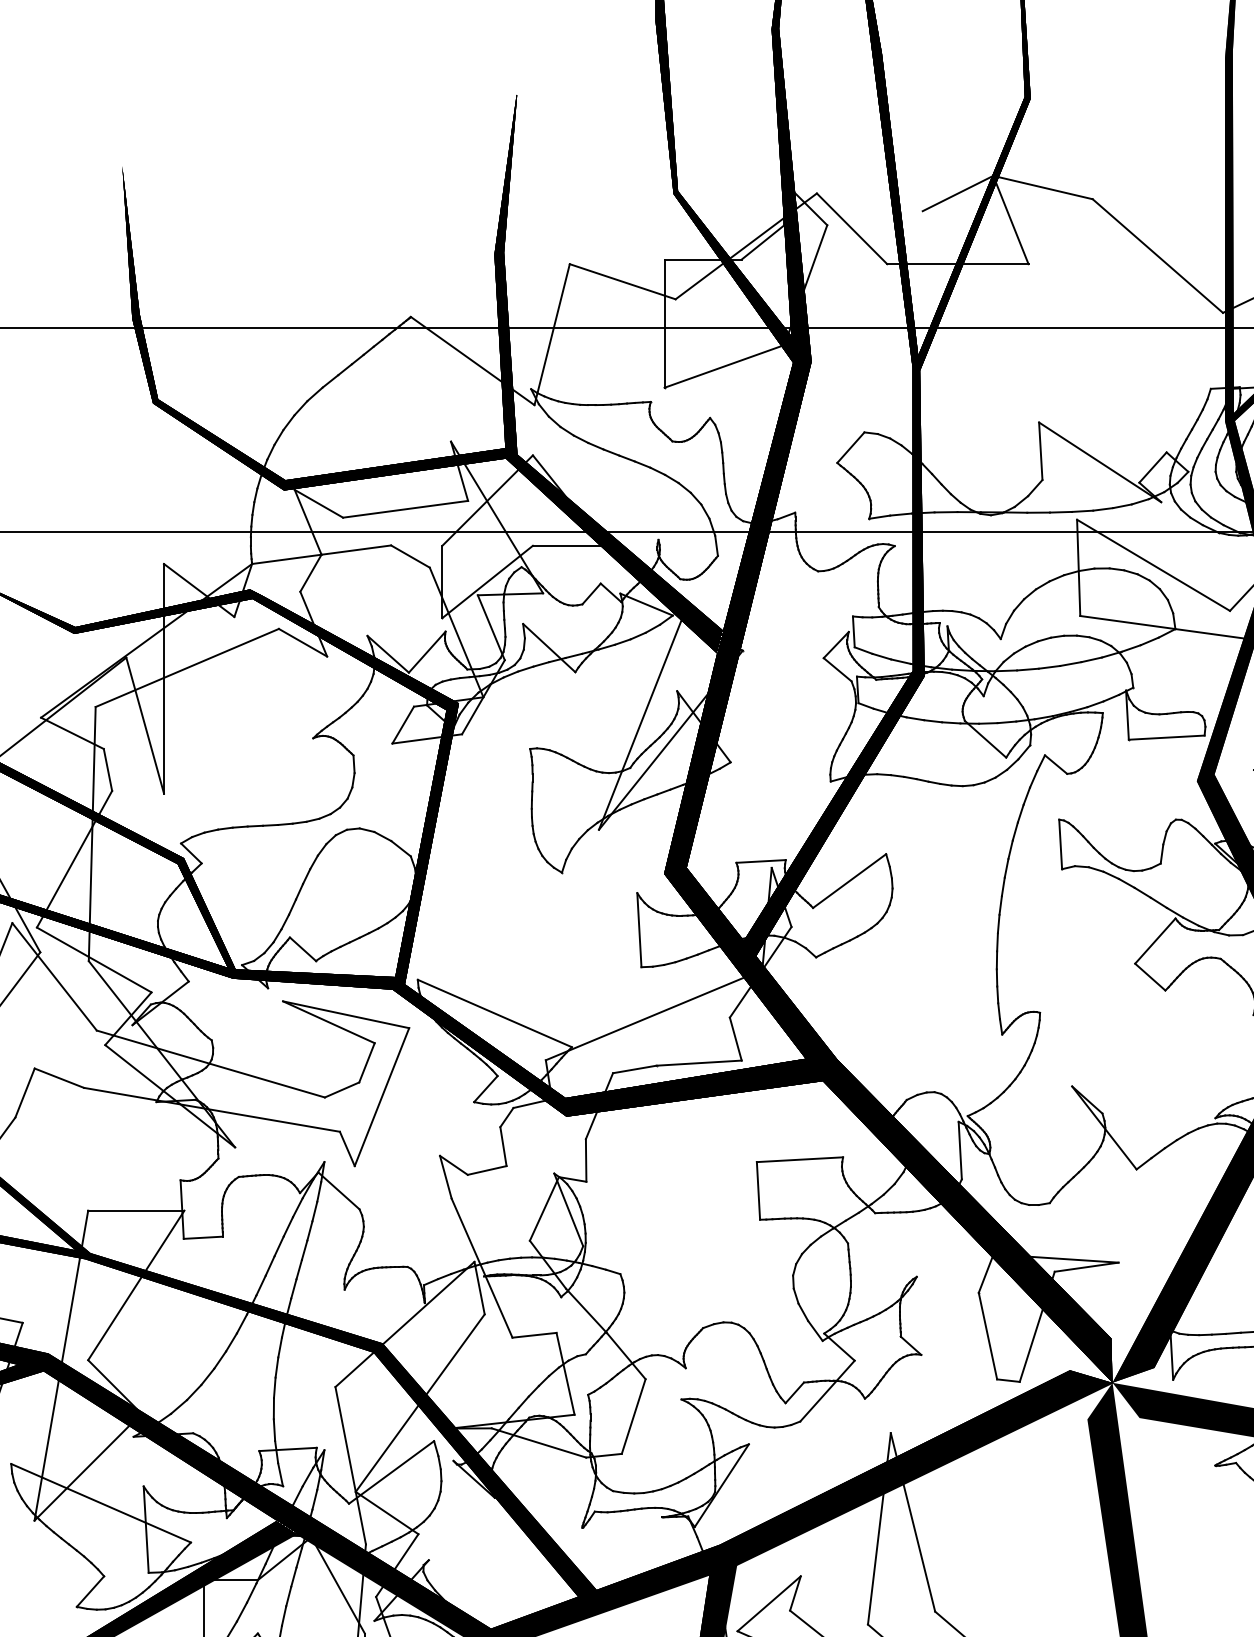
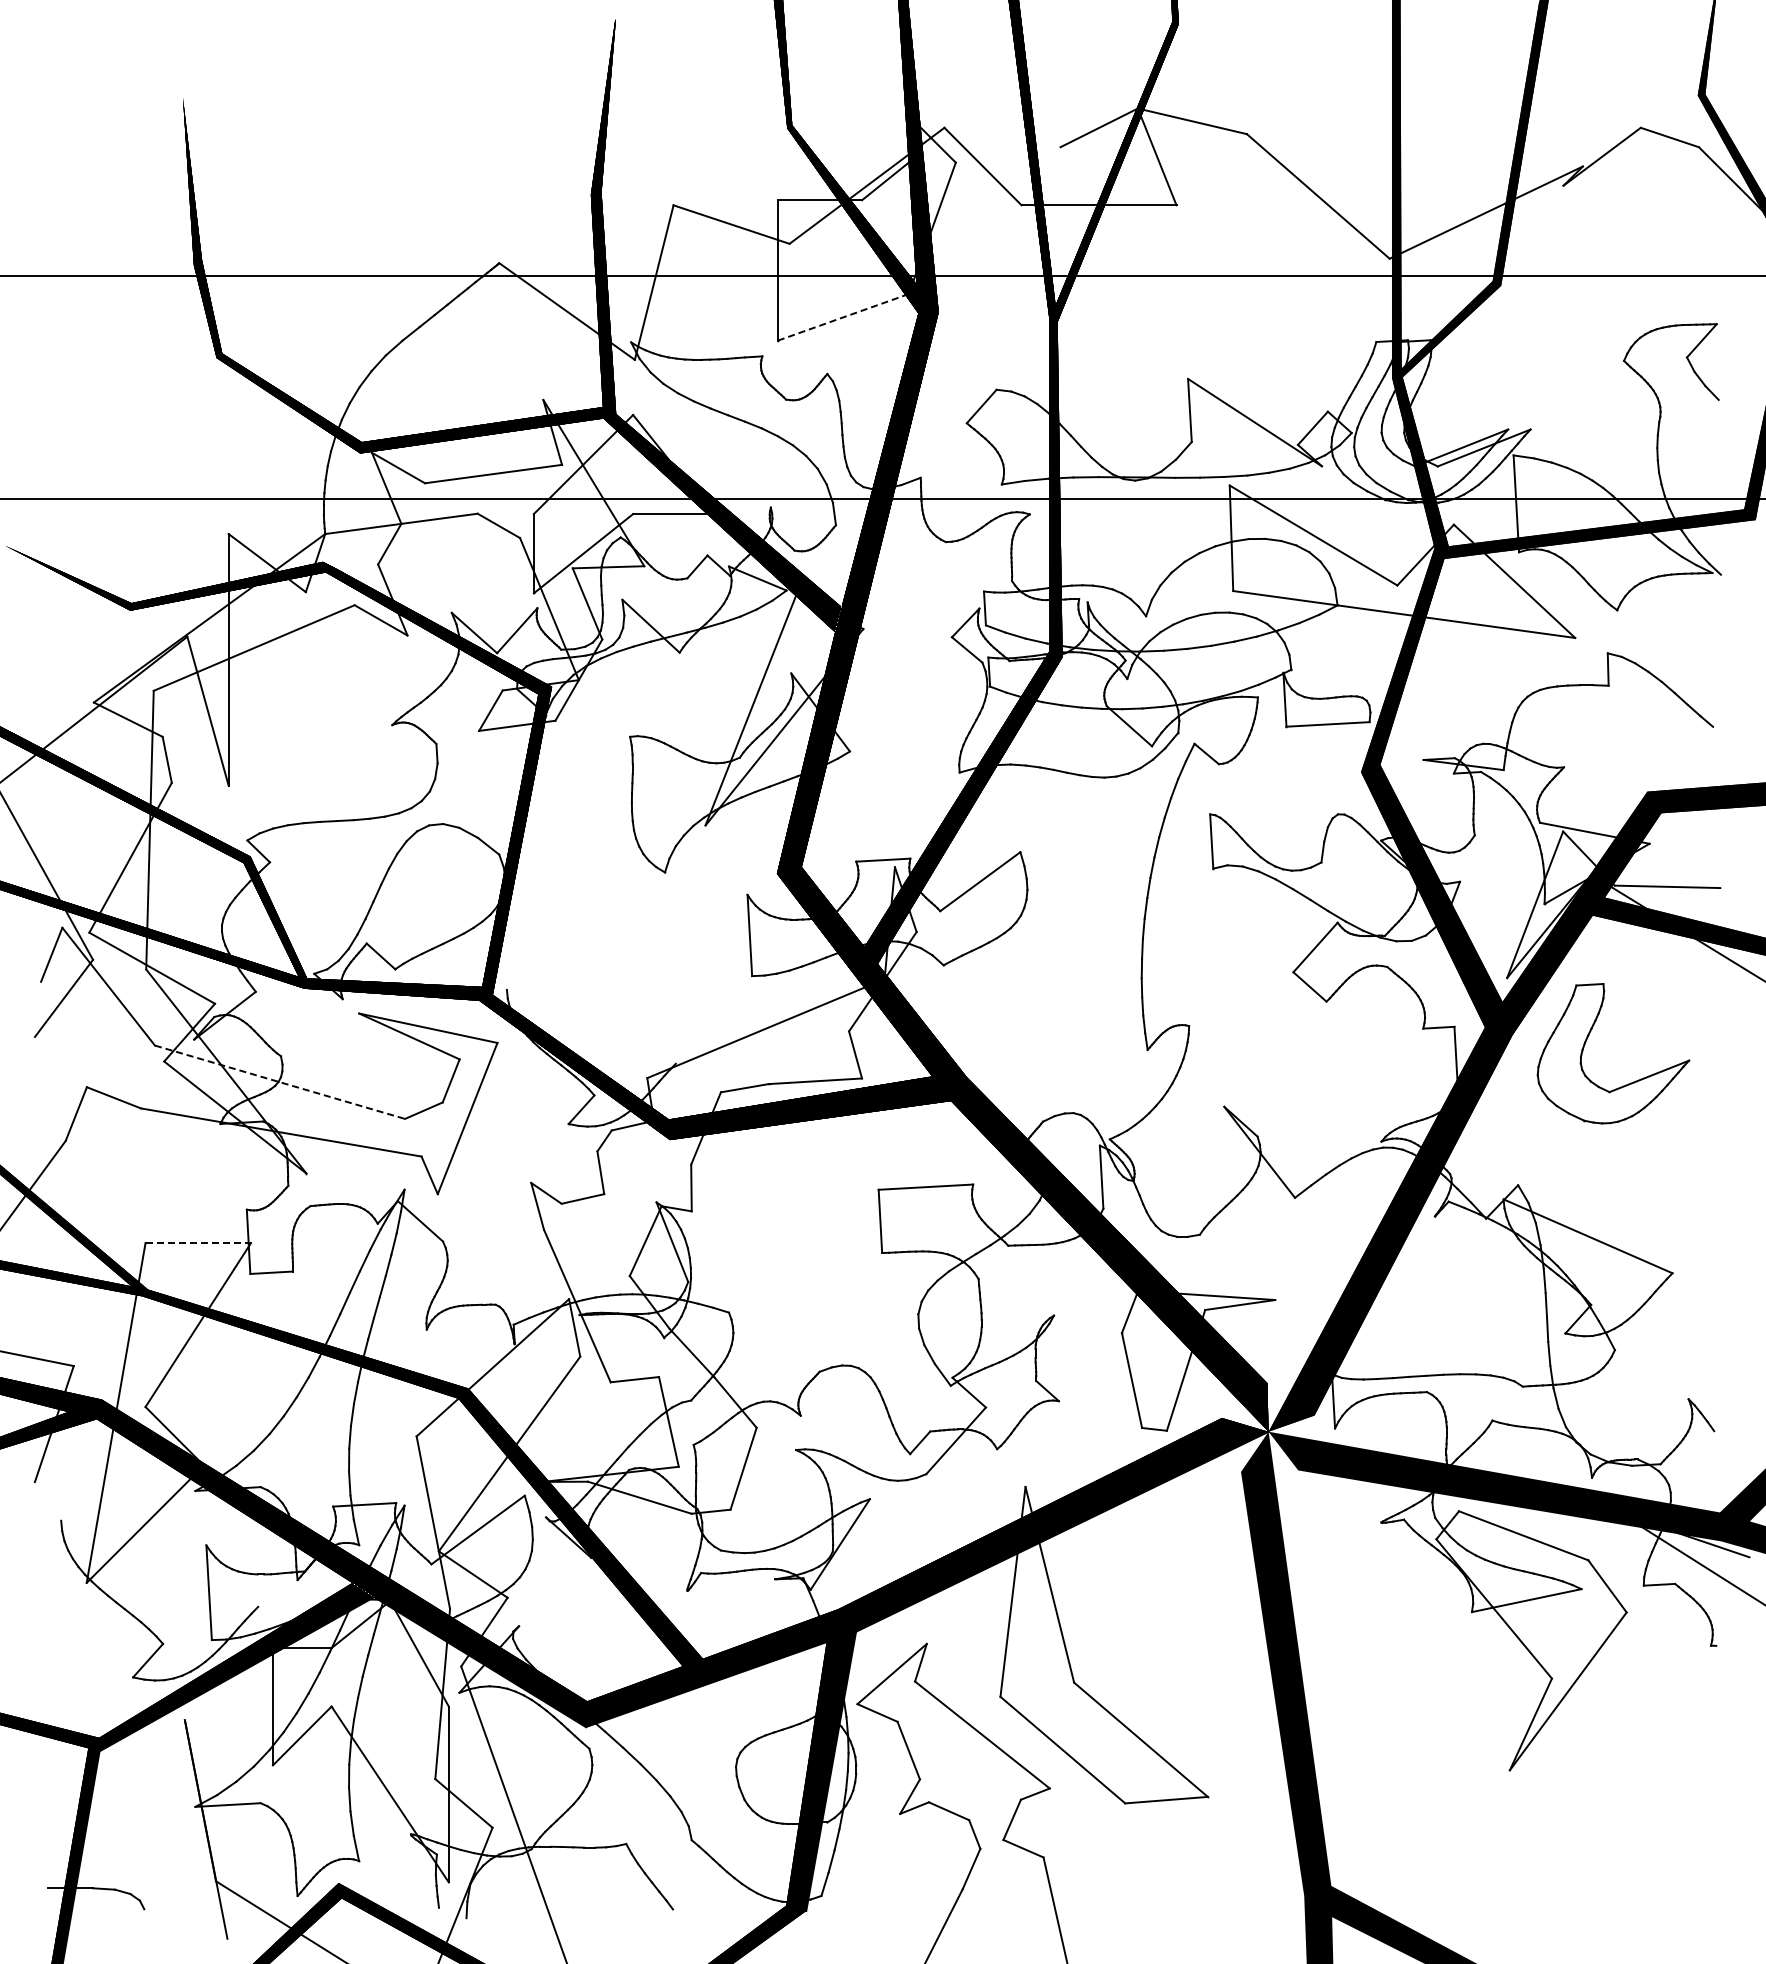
line: (724, 366) -> (843, 317), solid -> dashed
line: (494, 1013) -> (590, 1026), removed
line: (211, 1064) -> (280, 1082), solid -> dashed
line: (136, 1211) -> (198, 1243), solid -> dashed
line: (100, 1502) -> (159, 1563), removed

